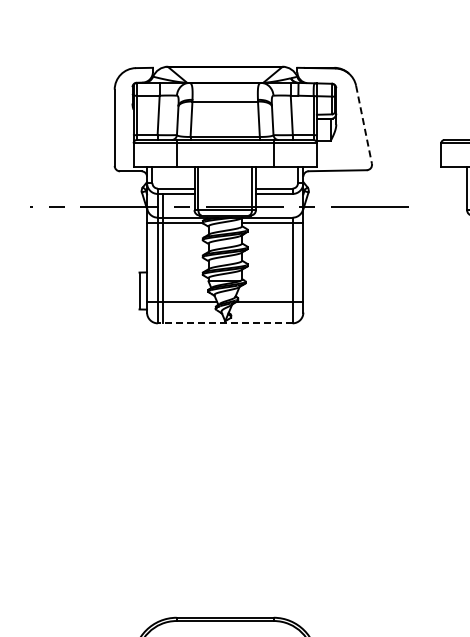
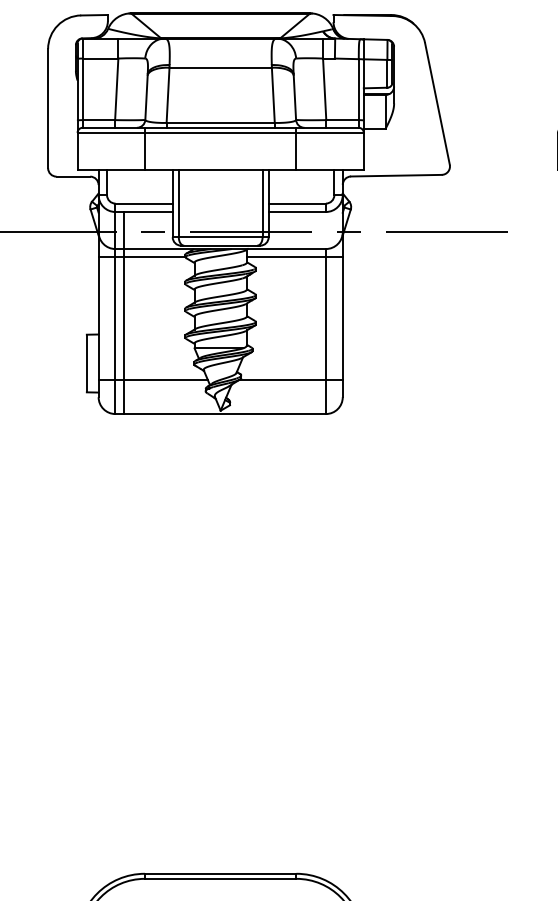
line: (364, 124) -> (438, 103), dashed -> solid
line: (224, 323) -> (219, 414), dashed -> solid

